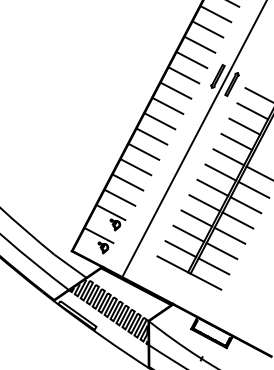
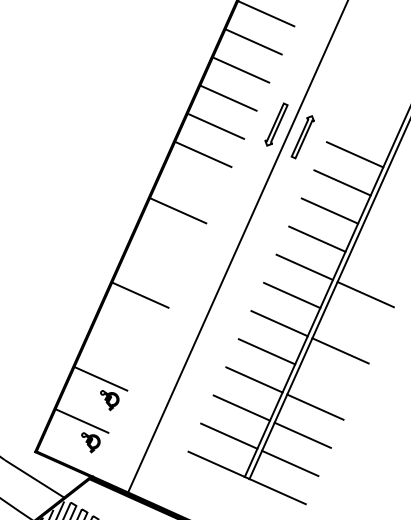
line: (167, 105) -> (189, 181), removed
line: (151, 136) -> (164, 238), removed
line: (143, 151) -> (152, 266), removed
line: (127, 182) -> (127, 323), removed
line: (253, 189) -> (352, 322), removed
line: (119, 197) -> (114, 350), removed
line: (237, 220) -> (327, 379), removed

